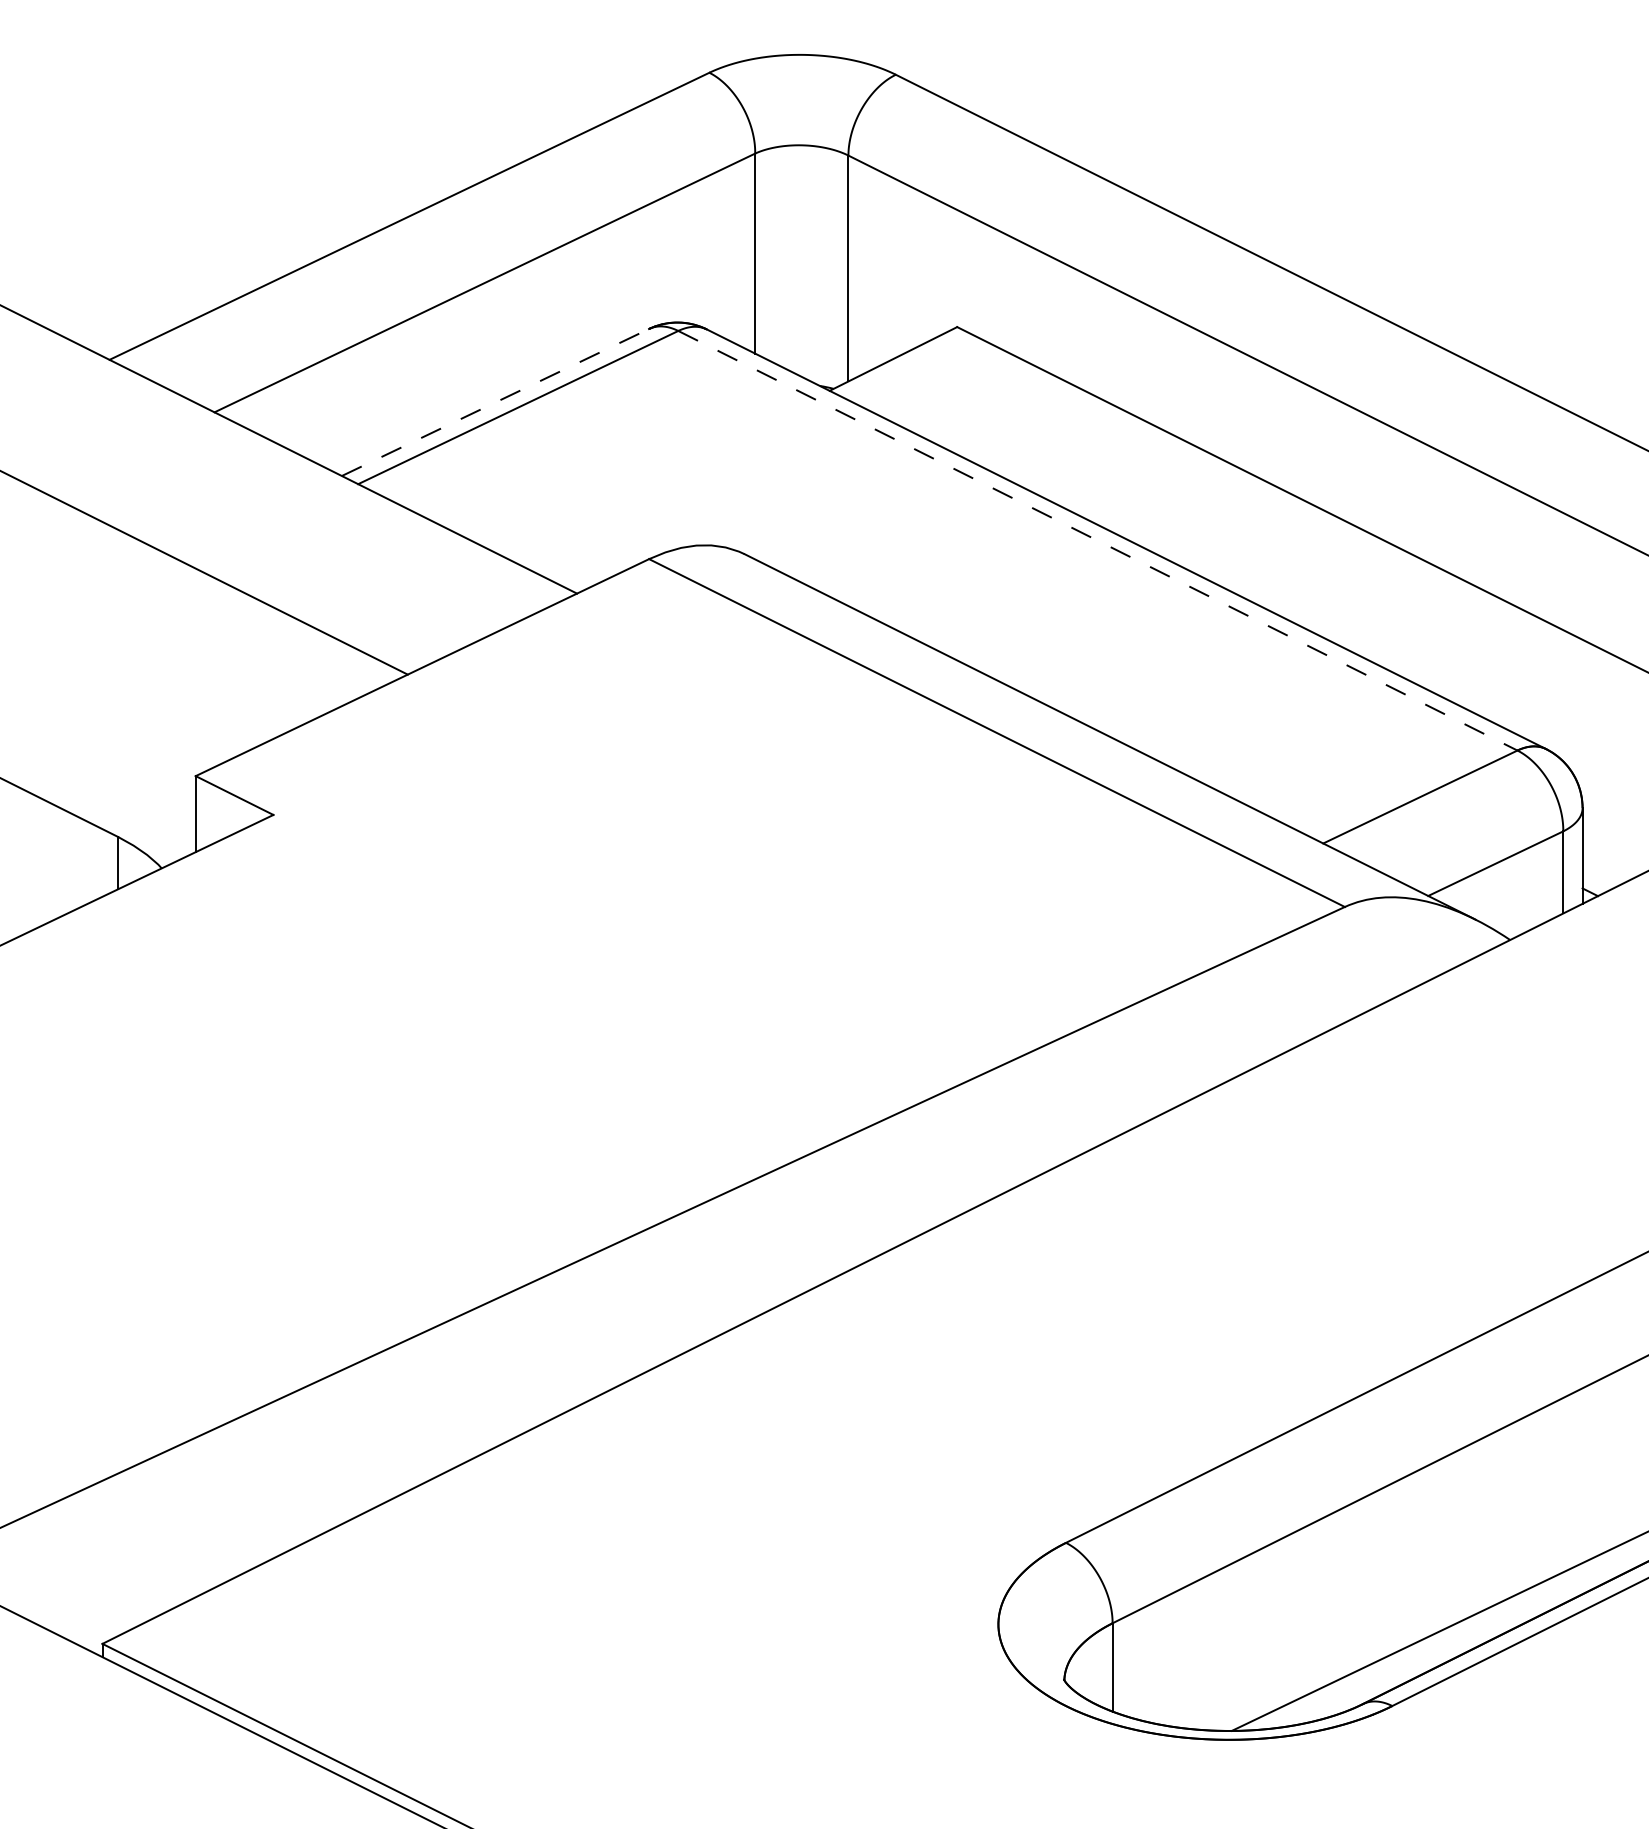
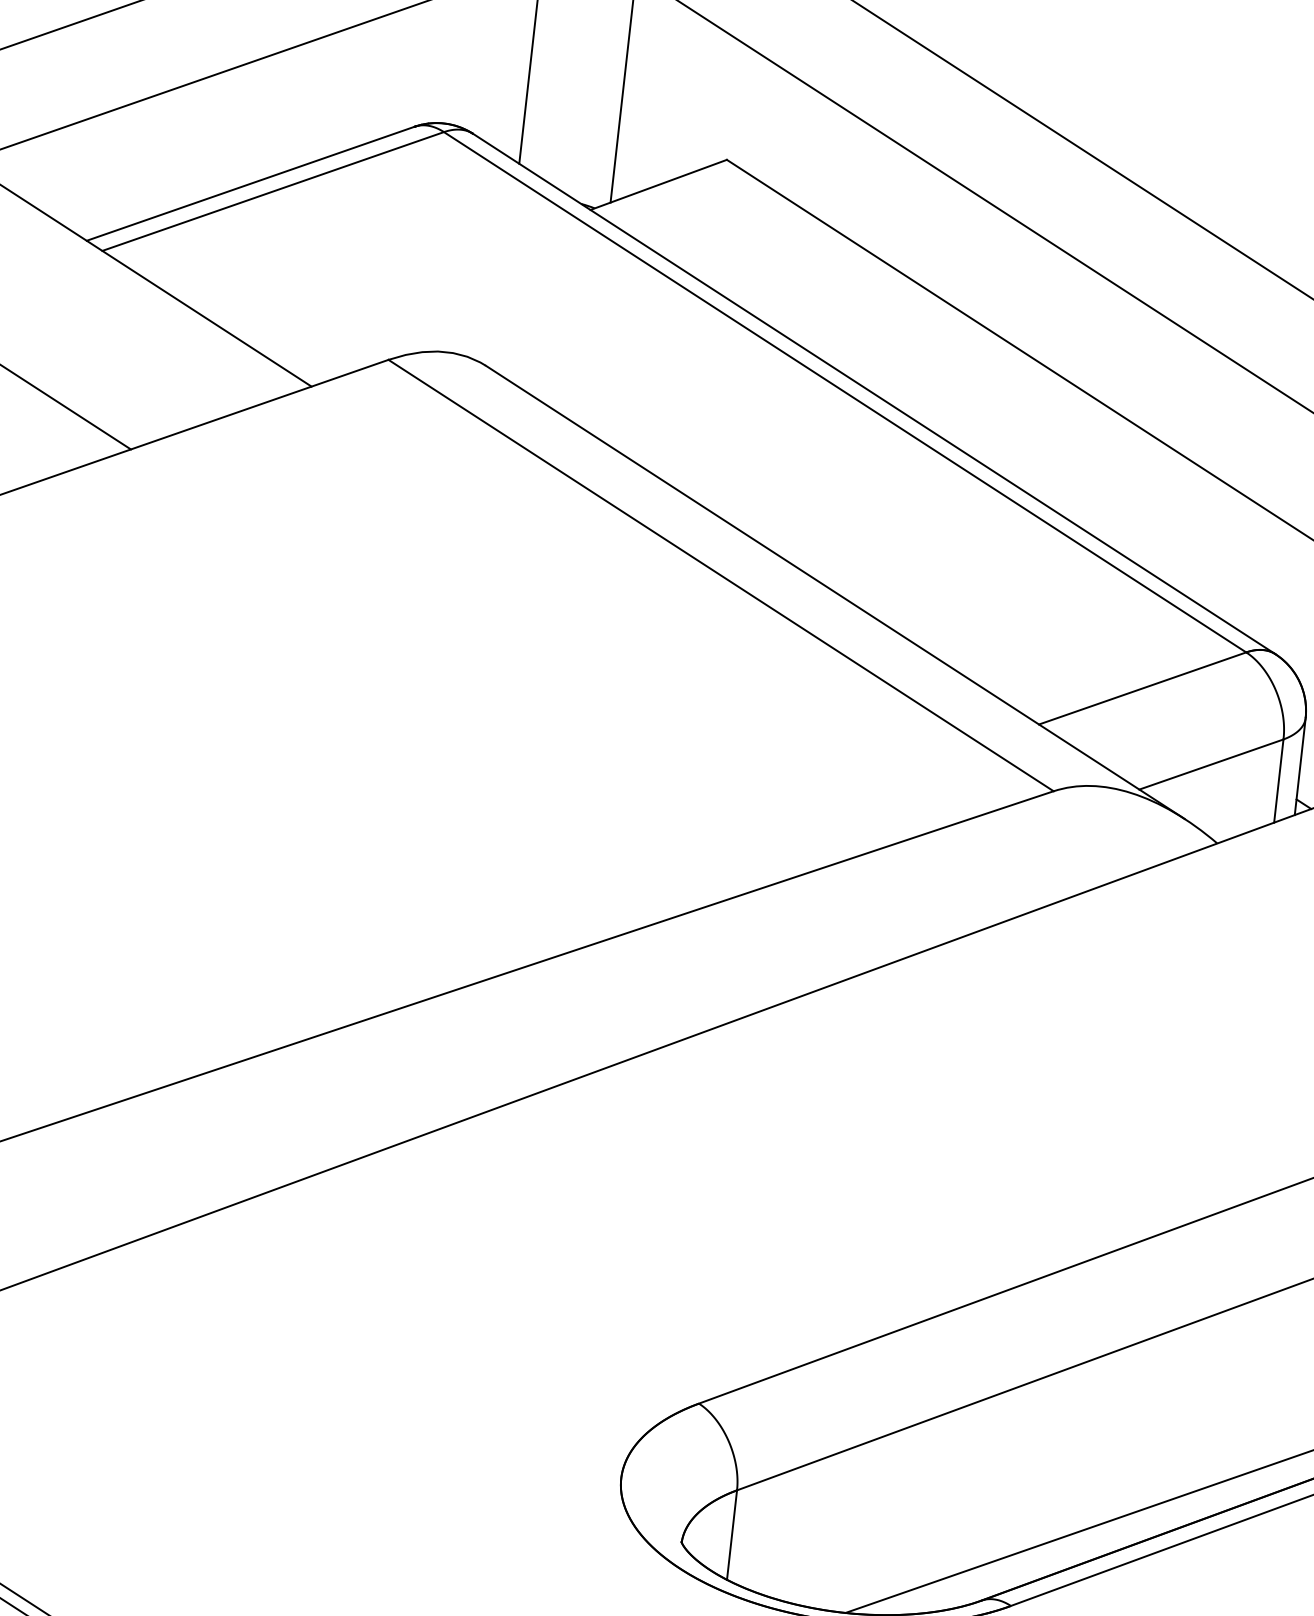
line: (495, 402) -> (250, 183), dashed -> solid
line: (1098, 541) -> (845, 393), dashed -> solid

